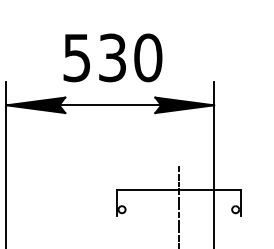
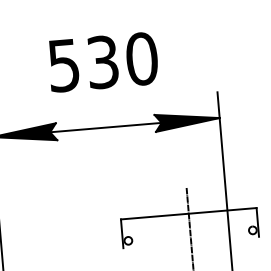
text: (112, 57) -> (102, 61), moved

